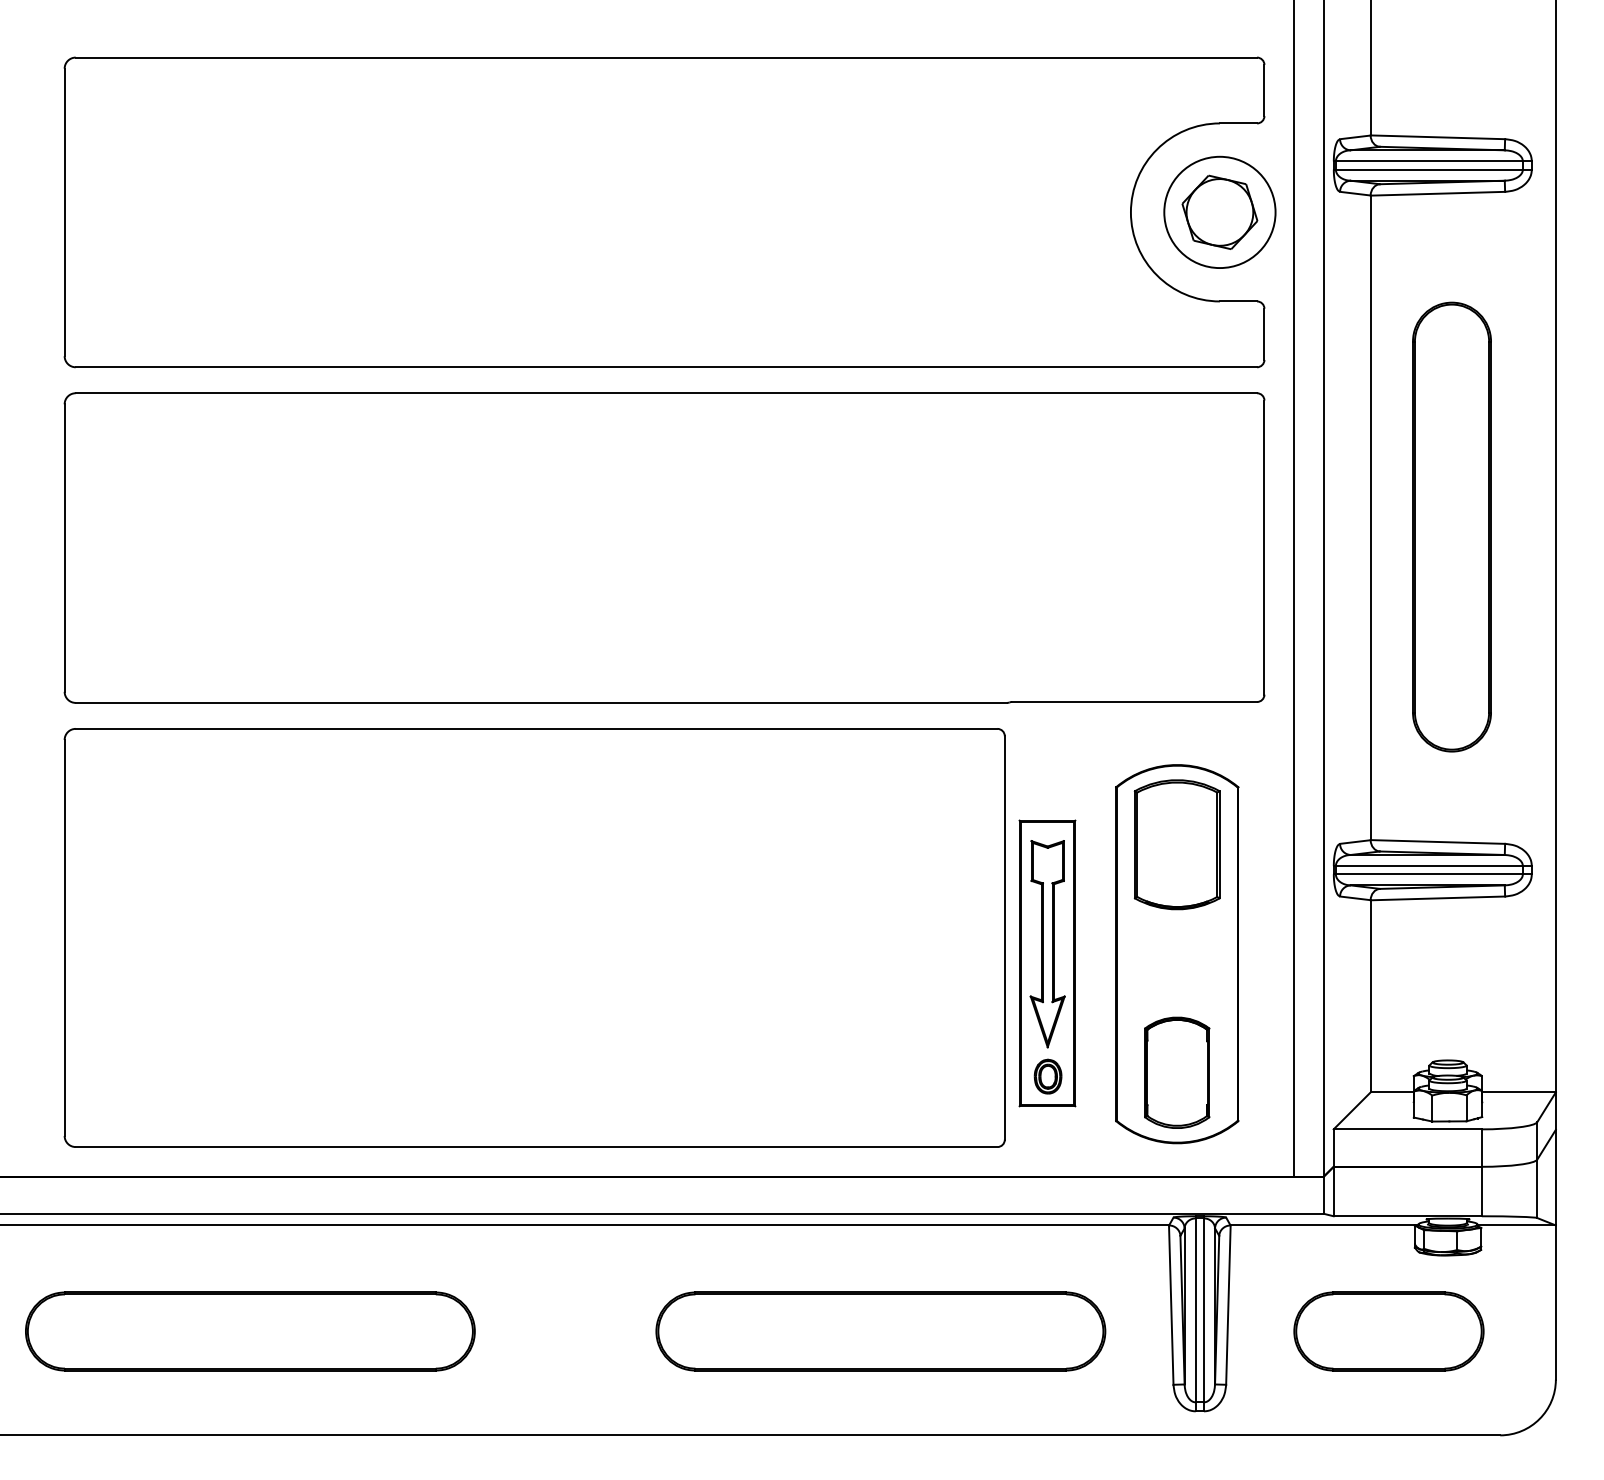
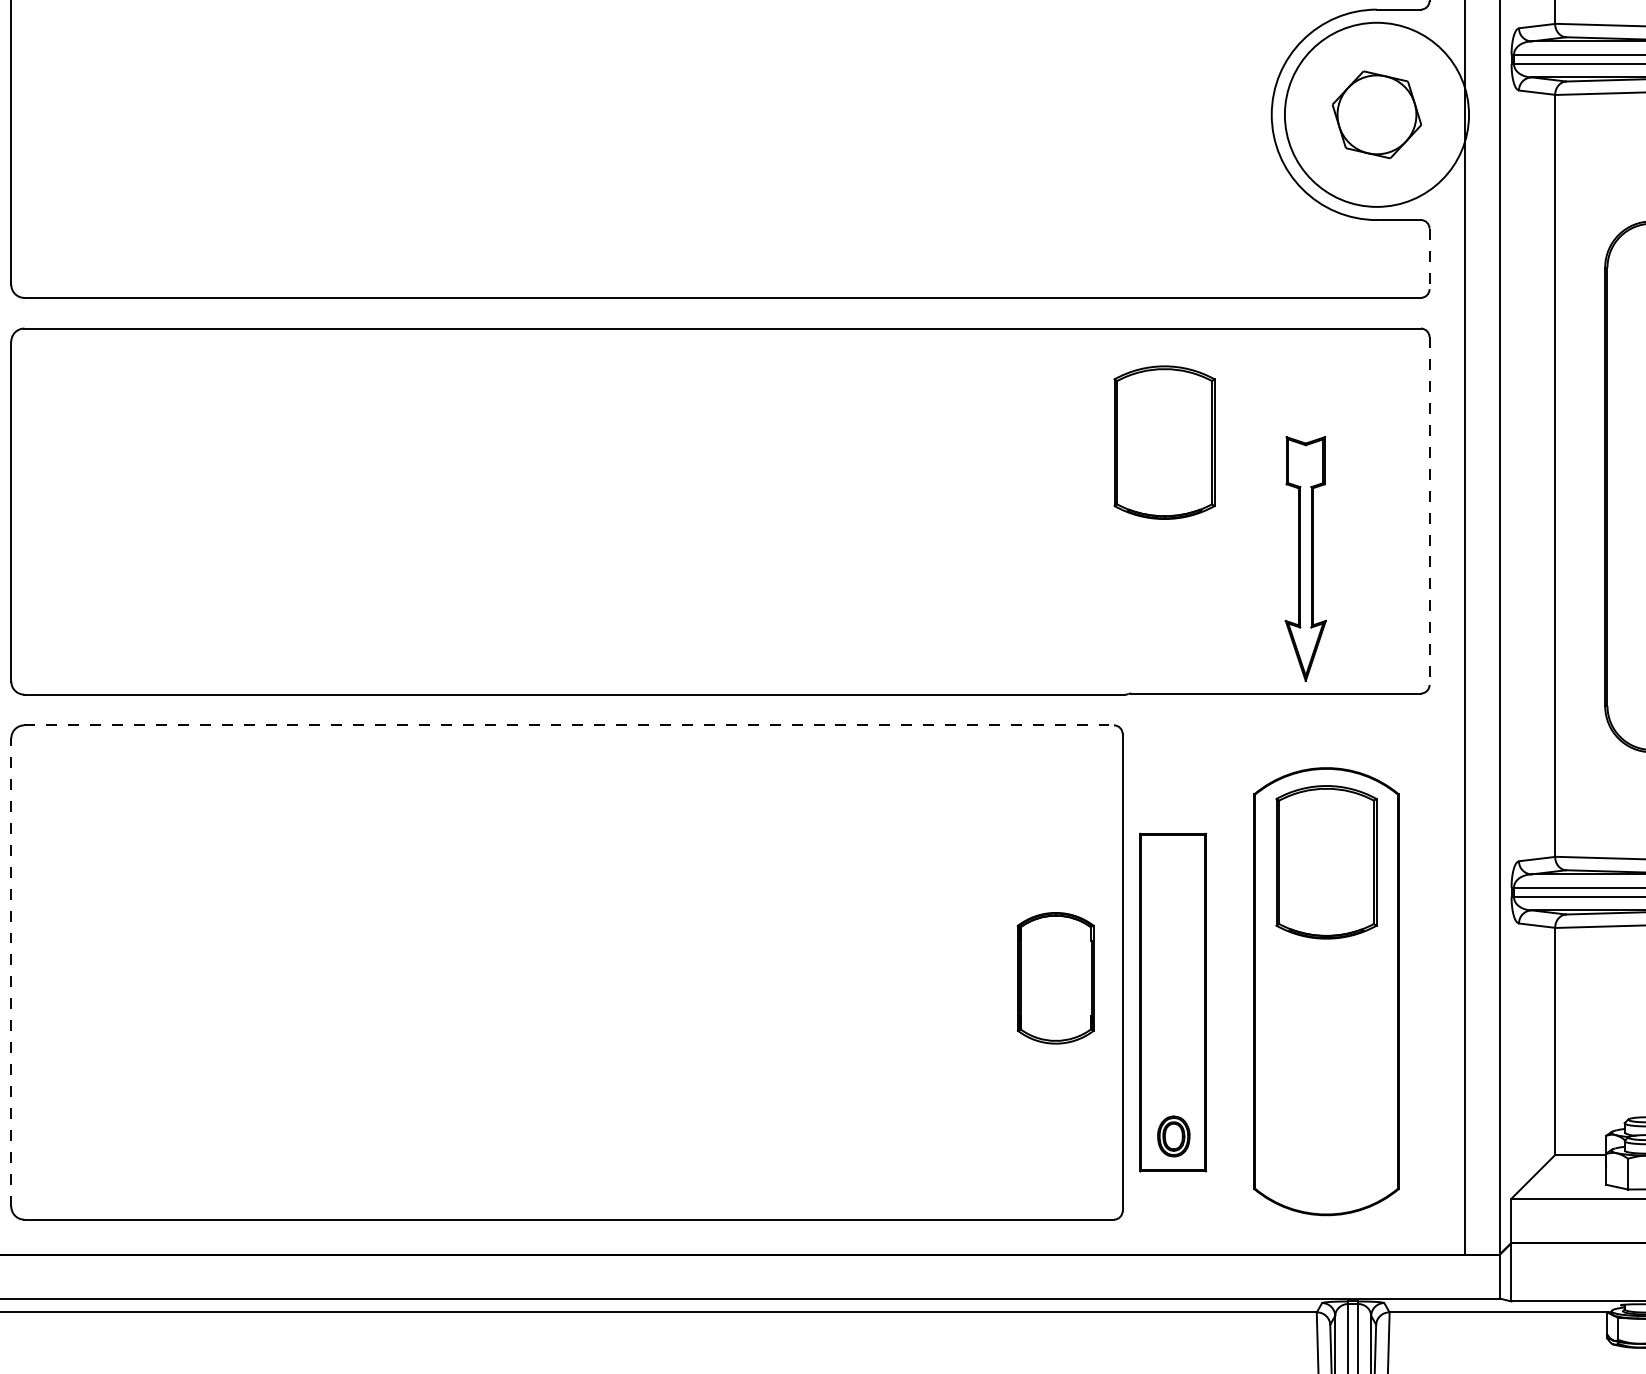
circle: (1219, 212) -> (1376, 114), size x1.4
line: (1264, 334) -> (1429, 259), solid -> dashed
part: (1039, 489) -> (1163, 442), added
line: (1264, 548) -> (1429, 512), solid -> dashed
line: (536, 728) -> (569, 724), solid -> dashed
line: (64, 937) -> (11, 971), solid -> dashed
part: (1047, 944) -> (1305, 559), moved
part: (1177, 1072) -> (1056, 977), moved

